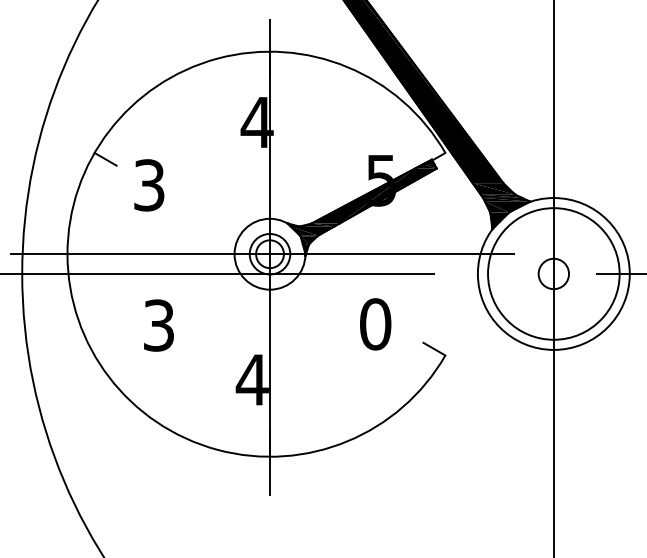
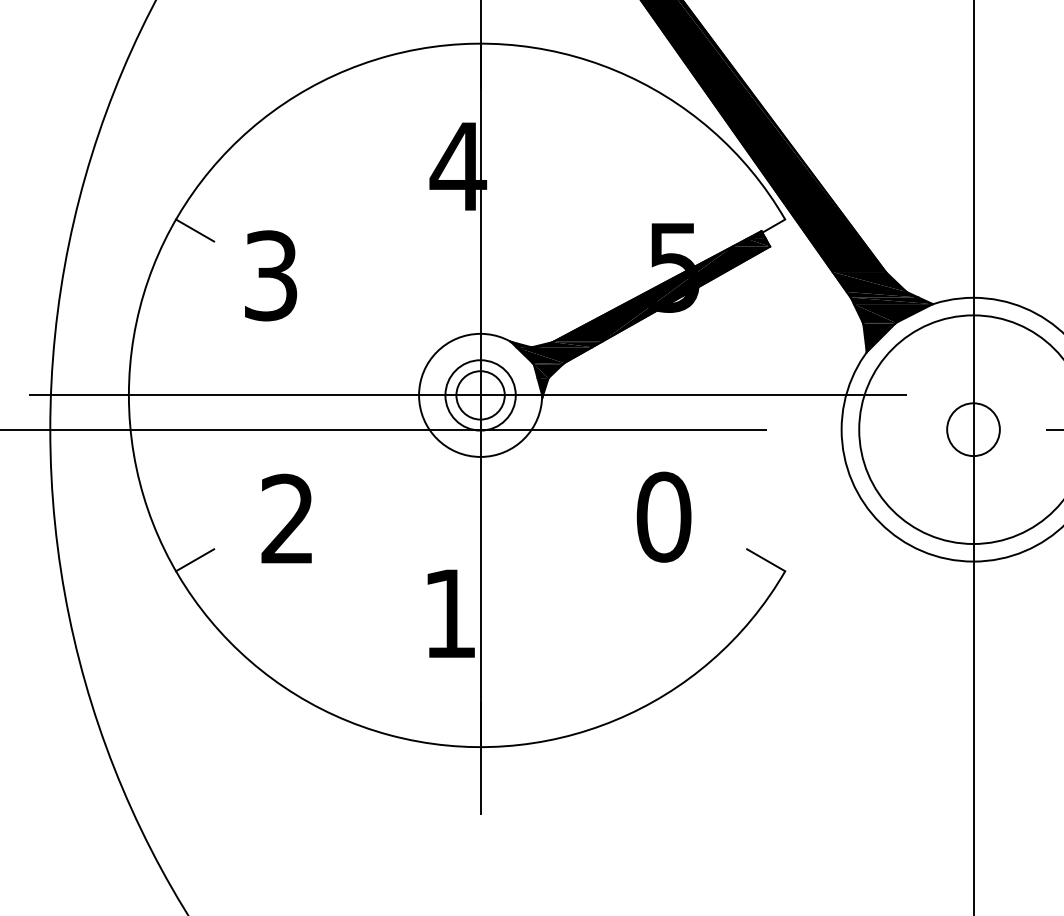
text: (158, 325) -> (286, 519), 3 -> 2
line: (105, 348) -> (194, 559), added
text: (251, 379) -> (448, 612), 4 -> 1

